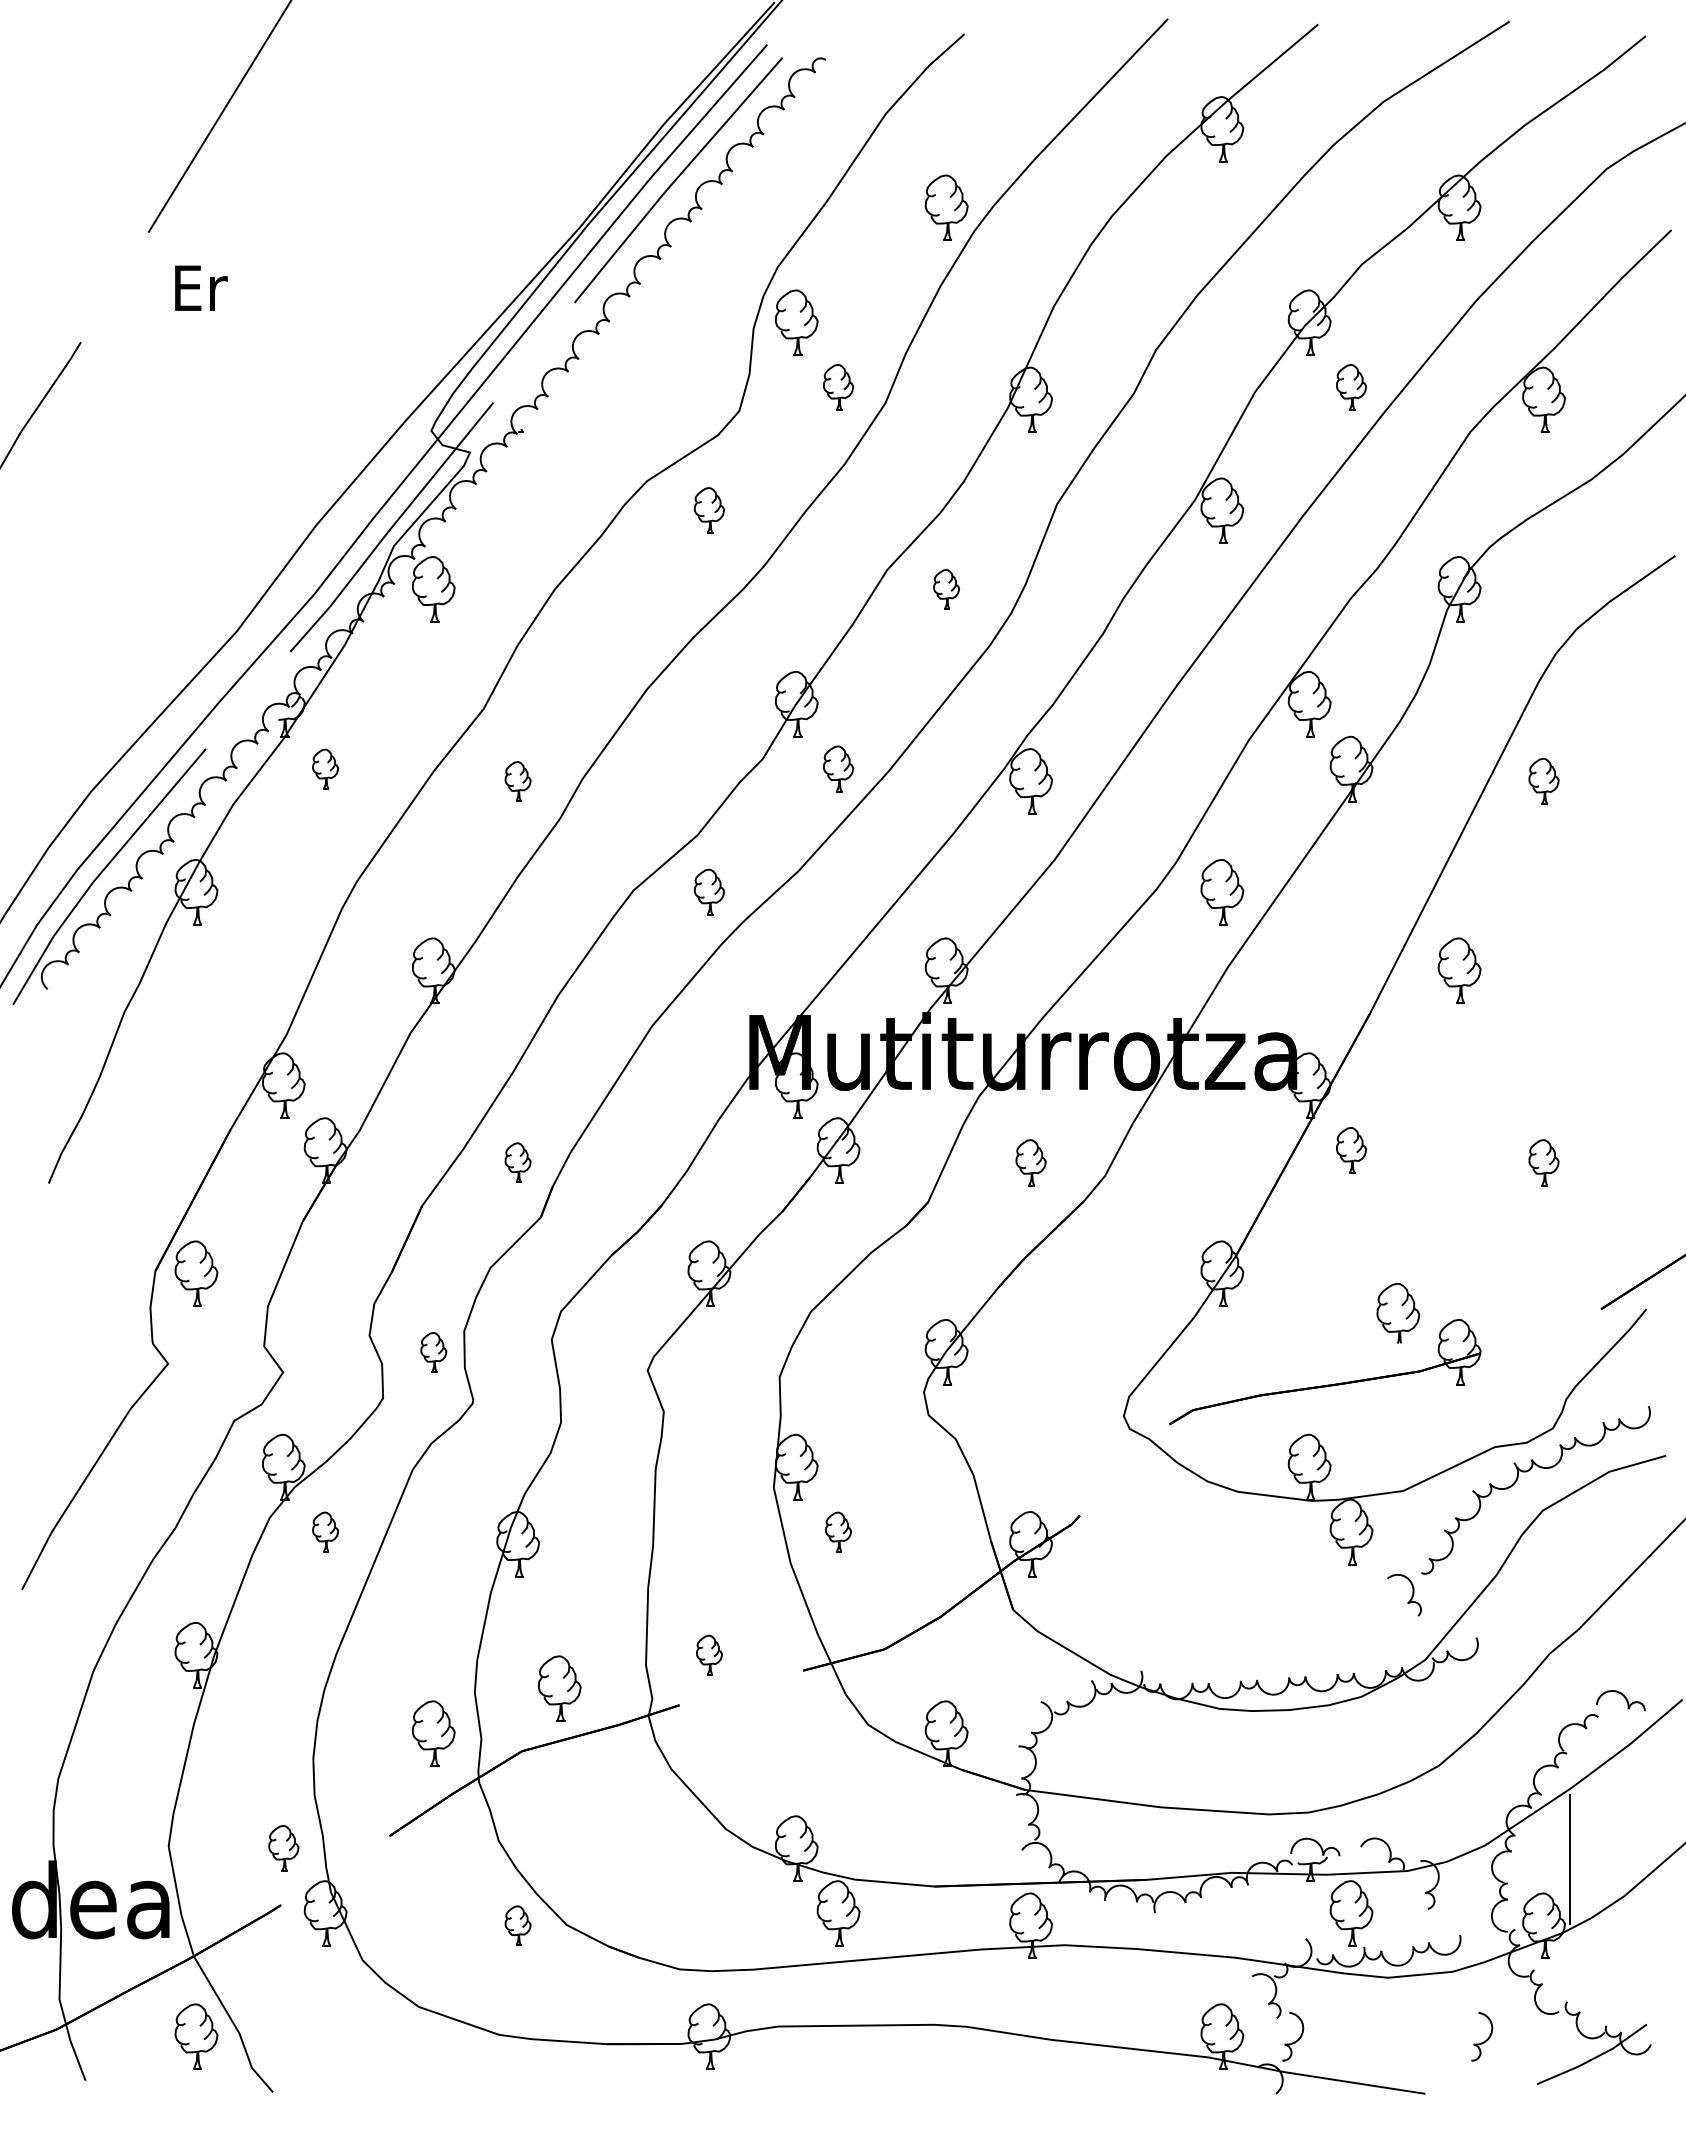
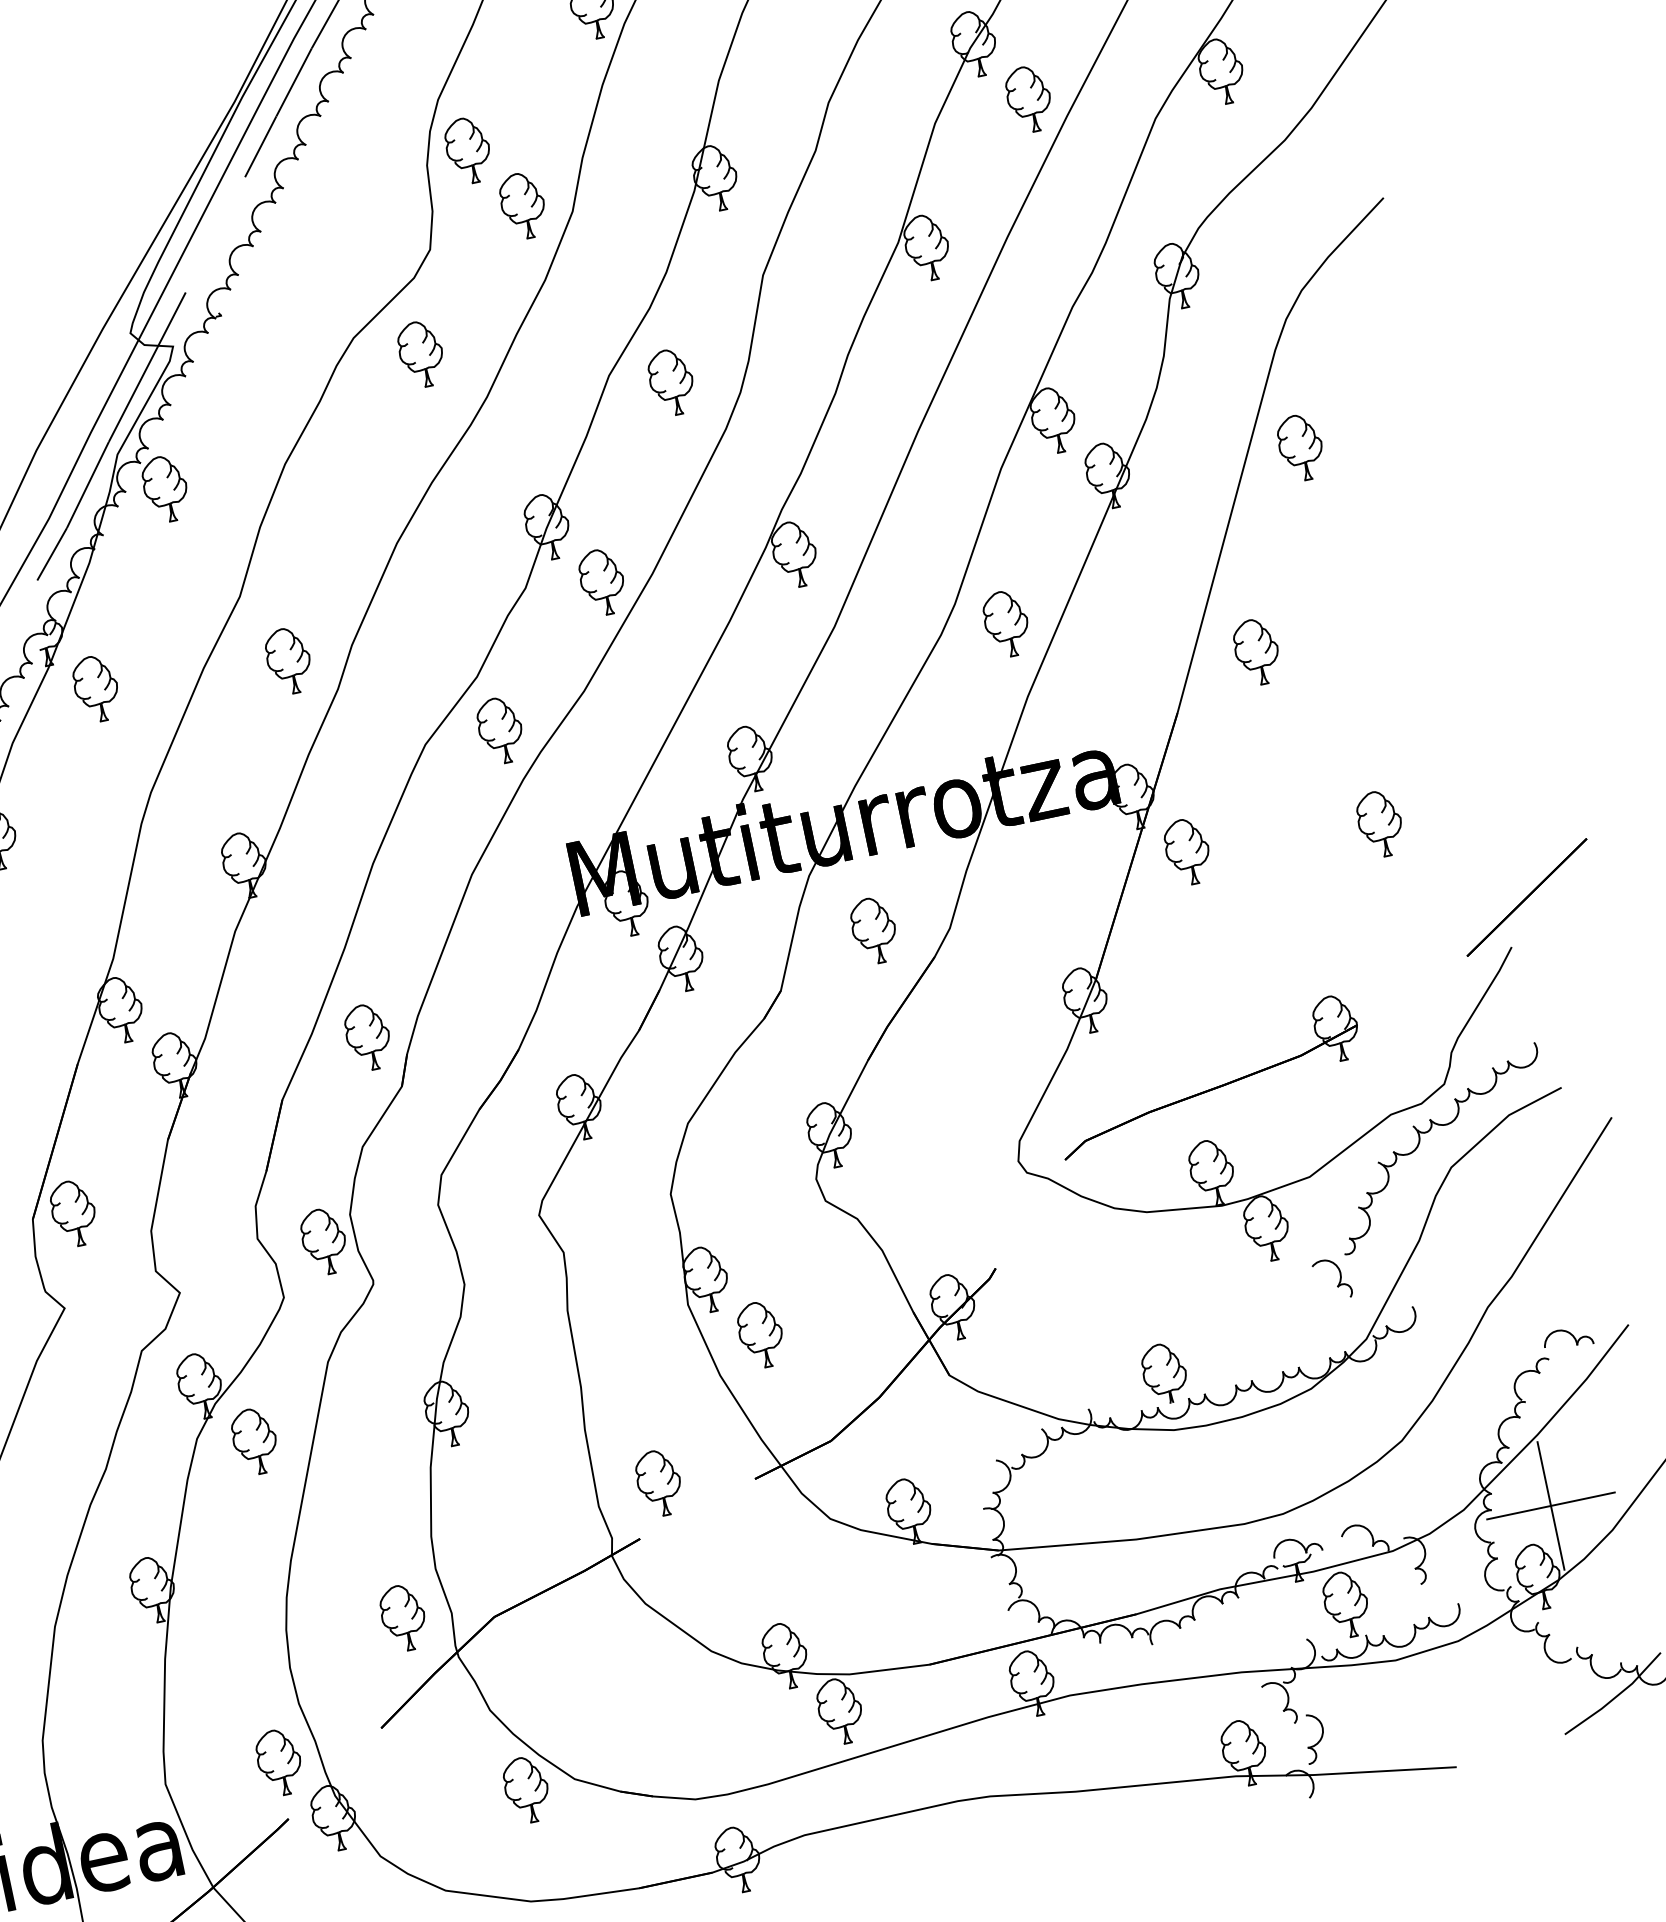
part: (838, 387) -> (523, 205), size x1.43
part: (1351, 387) -> (1029, 99), size x1.43
part: (709, 510) -> (421, 353), size x1.43
part: (946, 589) -> (671, 382), size x1.67
part: (325, 768) -> (96, 688), size x1.67
part: (838, 768) -> (602, 581), size x1.43
part: (517, 781) -> (288, 661), size x1.67
part: (1543, 781) -> (1300, 447), size x1.43
part: (709, 892) -> (500, 730), size x1.43
part: (1351, 1150) -> (1187, 851), size x1.43
part: (517, 1162) -> (367, 1037), size x1.67
part: (1030, 1162) -> (873, 930), size x1.43
part: (1543, 1162) -> (1379, 823), size x1.43
part: (1398, 1312) -> (1164, 1372), moved
part: (433, 1352) -> (324, 1242), size x1.67
part: (325, 1531) -> (254, 1441), size x1.67
part: (838, 1531) -> (760, 1334), size x1.67
part: (709, 1654) -> (659, 1482), size x1.67
part: (559, 1688) -> (518, 1547), removed
part: (283, 1848) -> (279, 1762), size x1.43
line: (1569, 1859) -> (1550, 1506), added
part: (517, 1925) -> (526, 1789), size x1.67
part: (1482, 2036) -> (1501, 1698), removed

